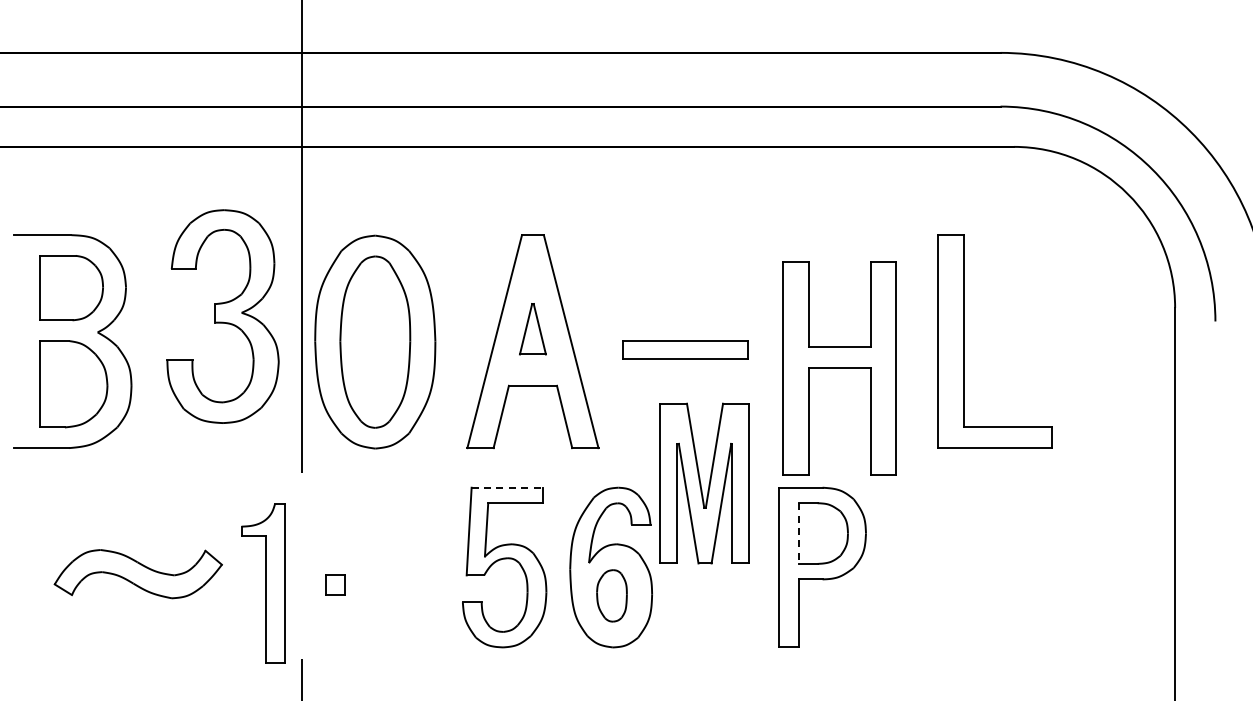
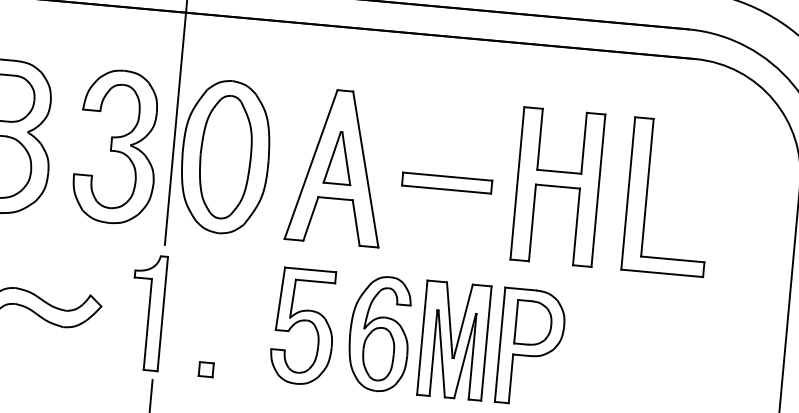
part: (222, 316) -> (116, 146), moved
part: (532, 329) -> (338, 158), size x1.43
part: (839, 368) -> (557, 186), moved
part: (704, 483) -> (454, 340), moved
line: (507, 487) -> (310, 269), dashed -> solid
line: (798, 534) -> (515, 322), dashed -> solid
part: (263, 583) -> (147, 312), moved
part: (335, 584) -> (206, 369), moved
part: (611, 595) -> (378, 353), size x1.43

